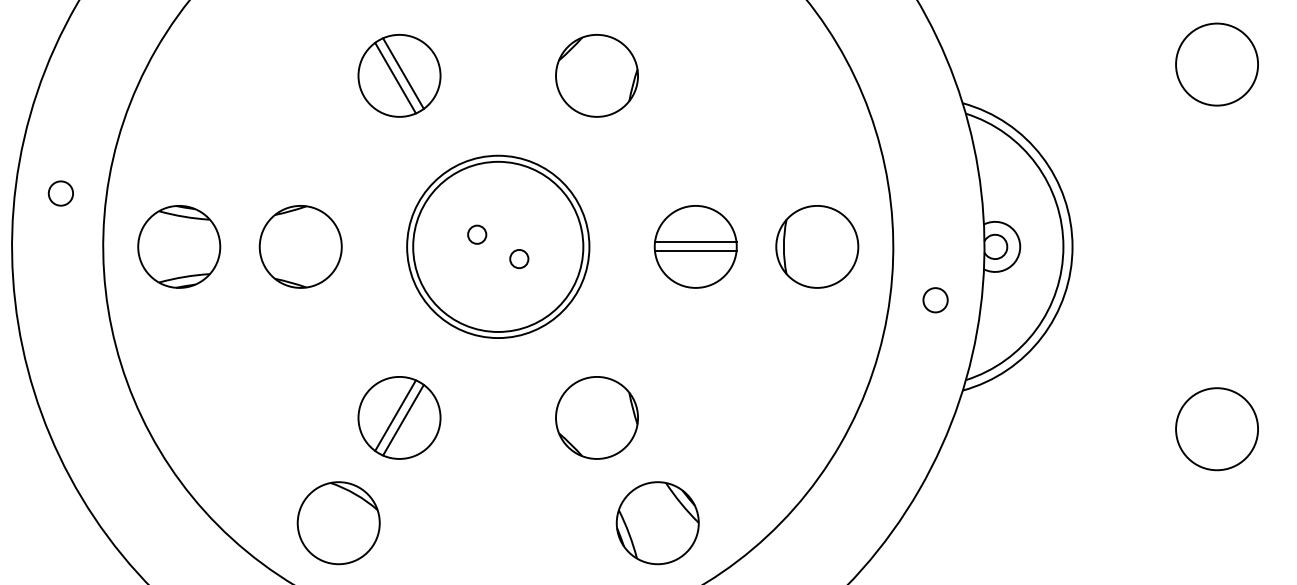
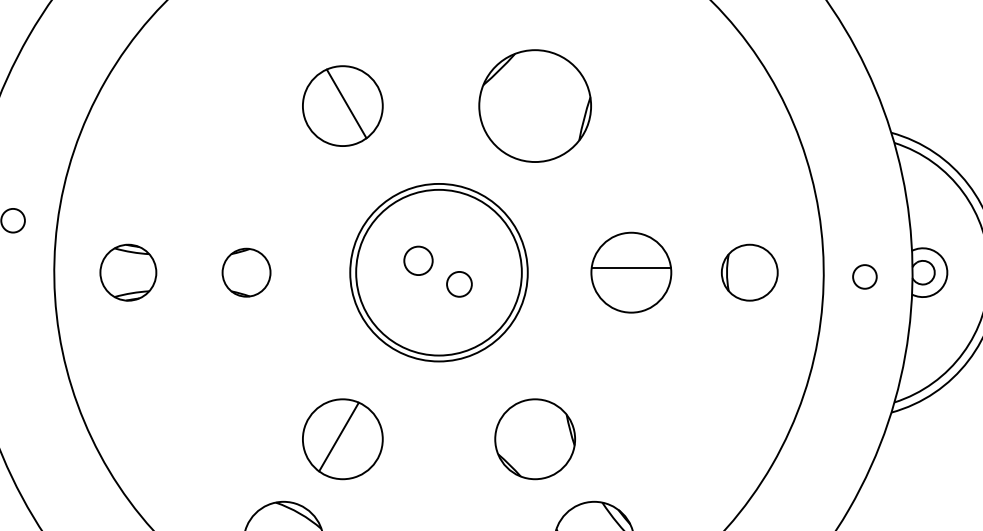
part: (596, 75) -> (534, 105), size x1.4
line: (395, 77) -> (338, 107), removed
circle: (477, 234) -> (418, 260), size x1.6
part: (179, 246) -> (128, 272), size x0.7
part: (300, 246) -> (246, 272), size x0.6
part: (817, 246) -> (749, 272), size x0.7
line: (695, 251) -> (631, 277), removed
circle: (519, 259) -> (459, 284), size x1.4
circle: (935, 300) -> (864, 277), moved
line: (403, 419) -> (346, 440), removed

